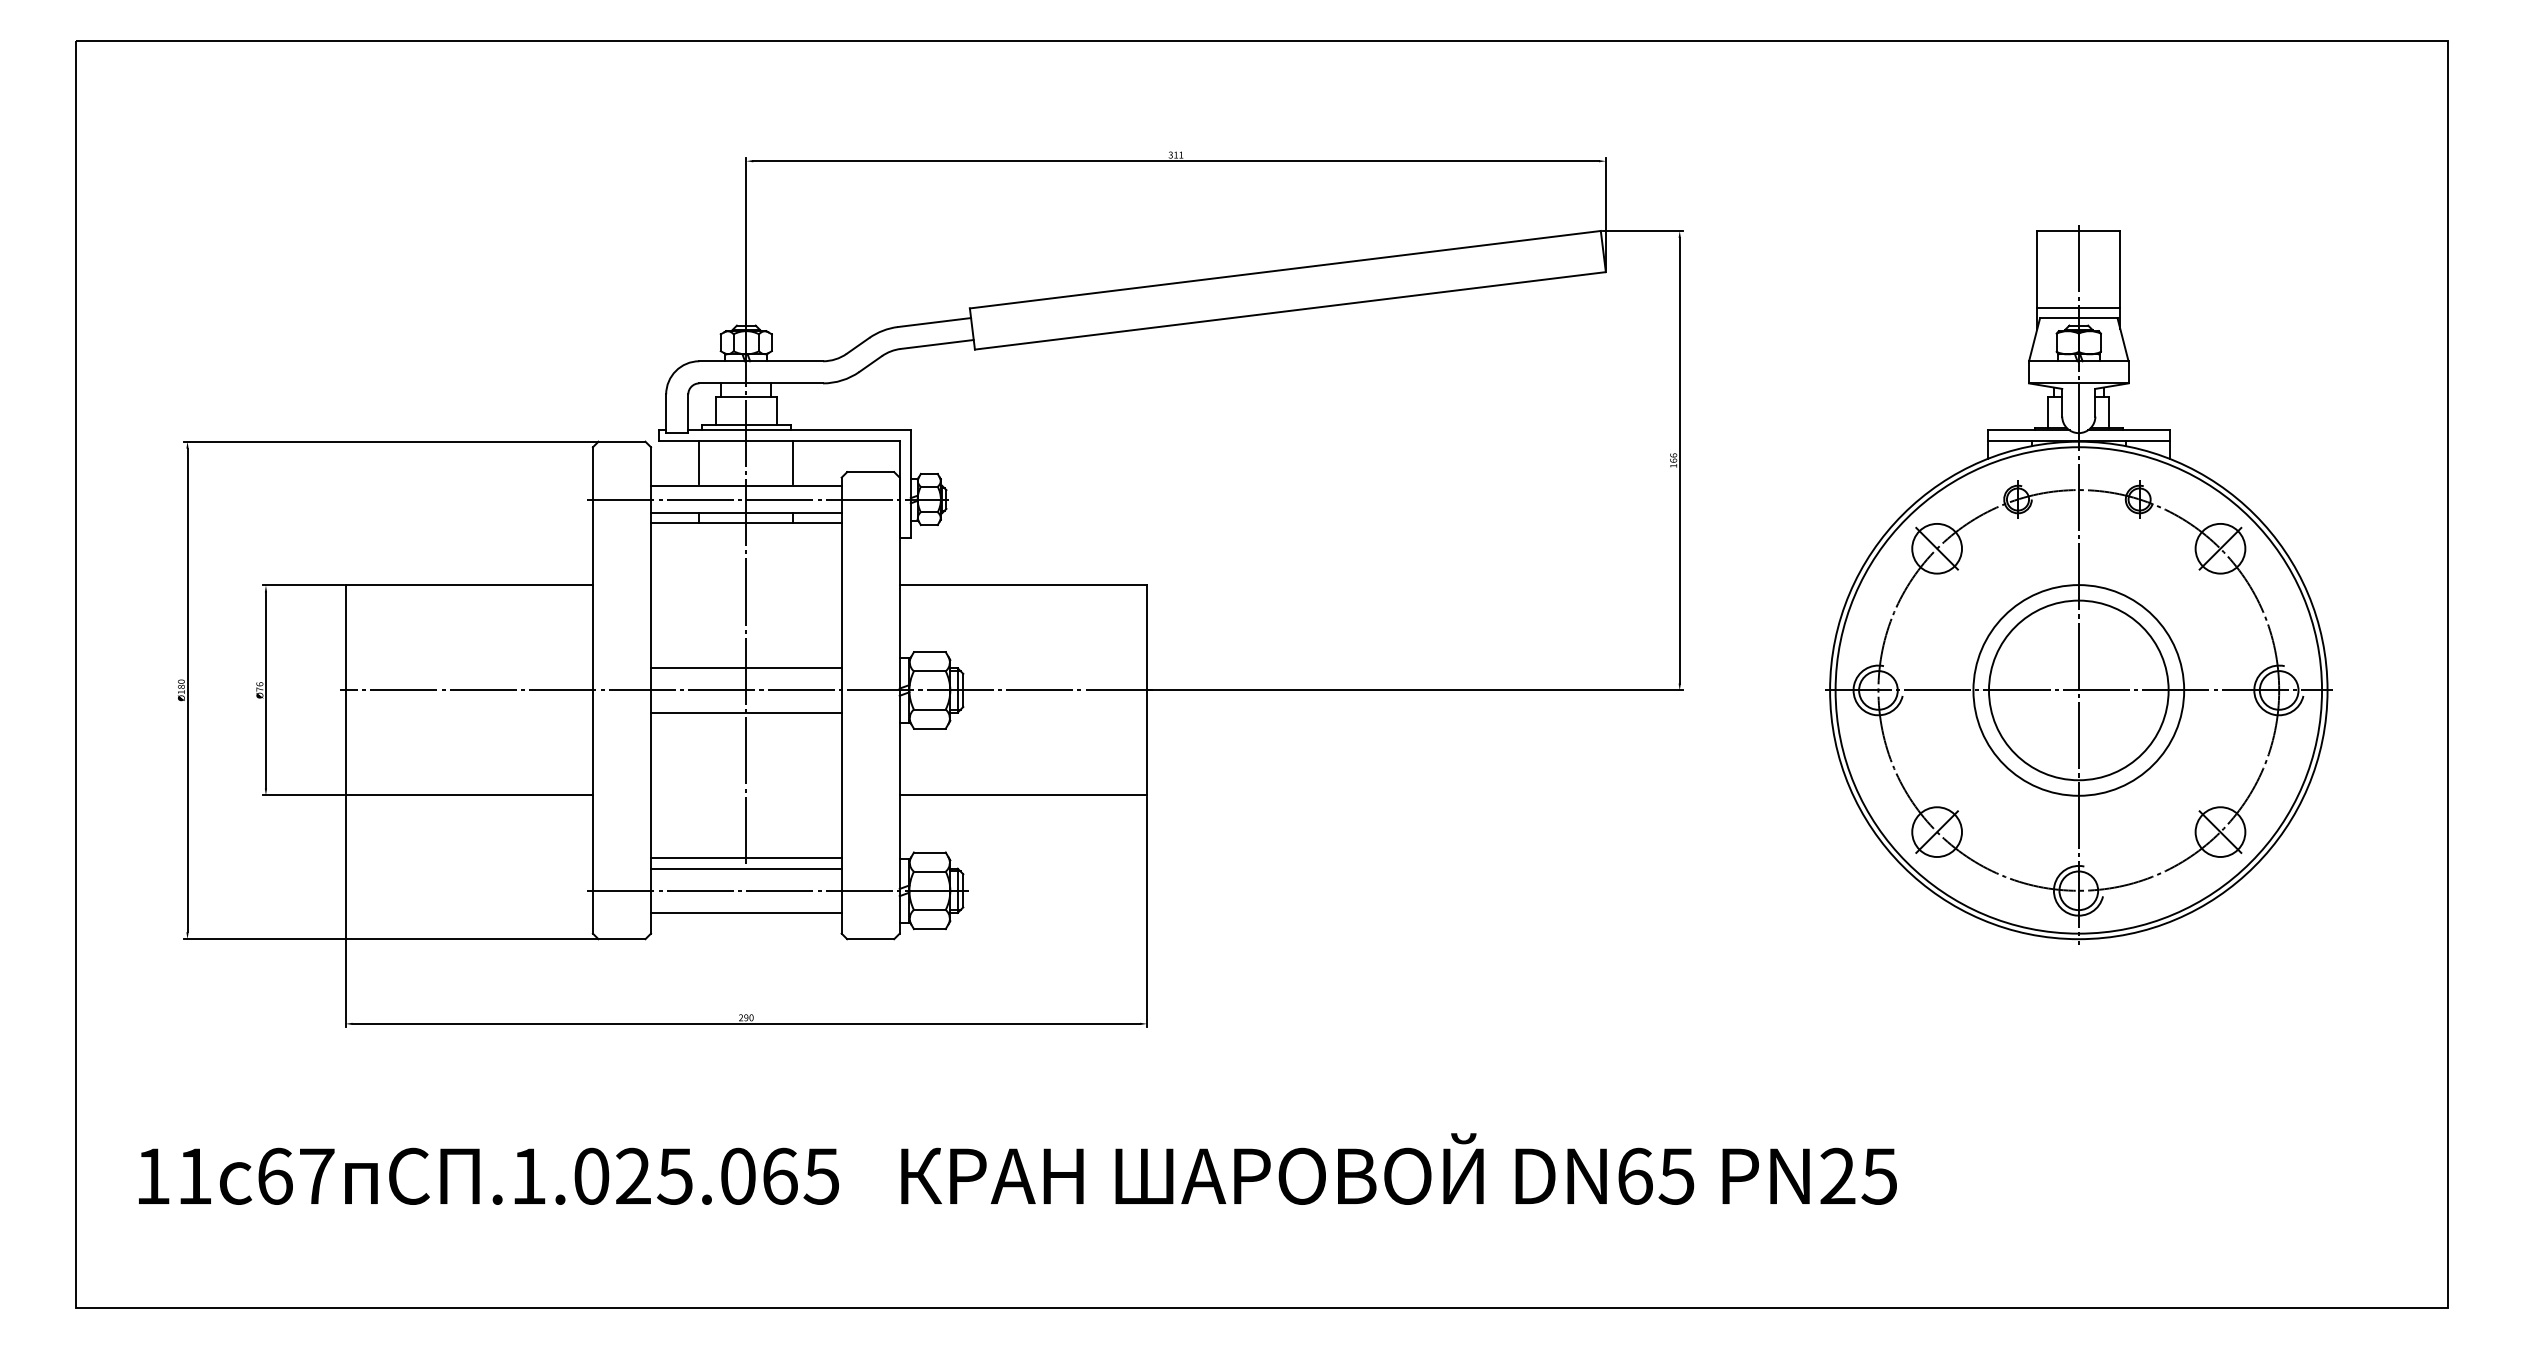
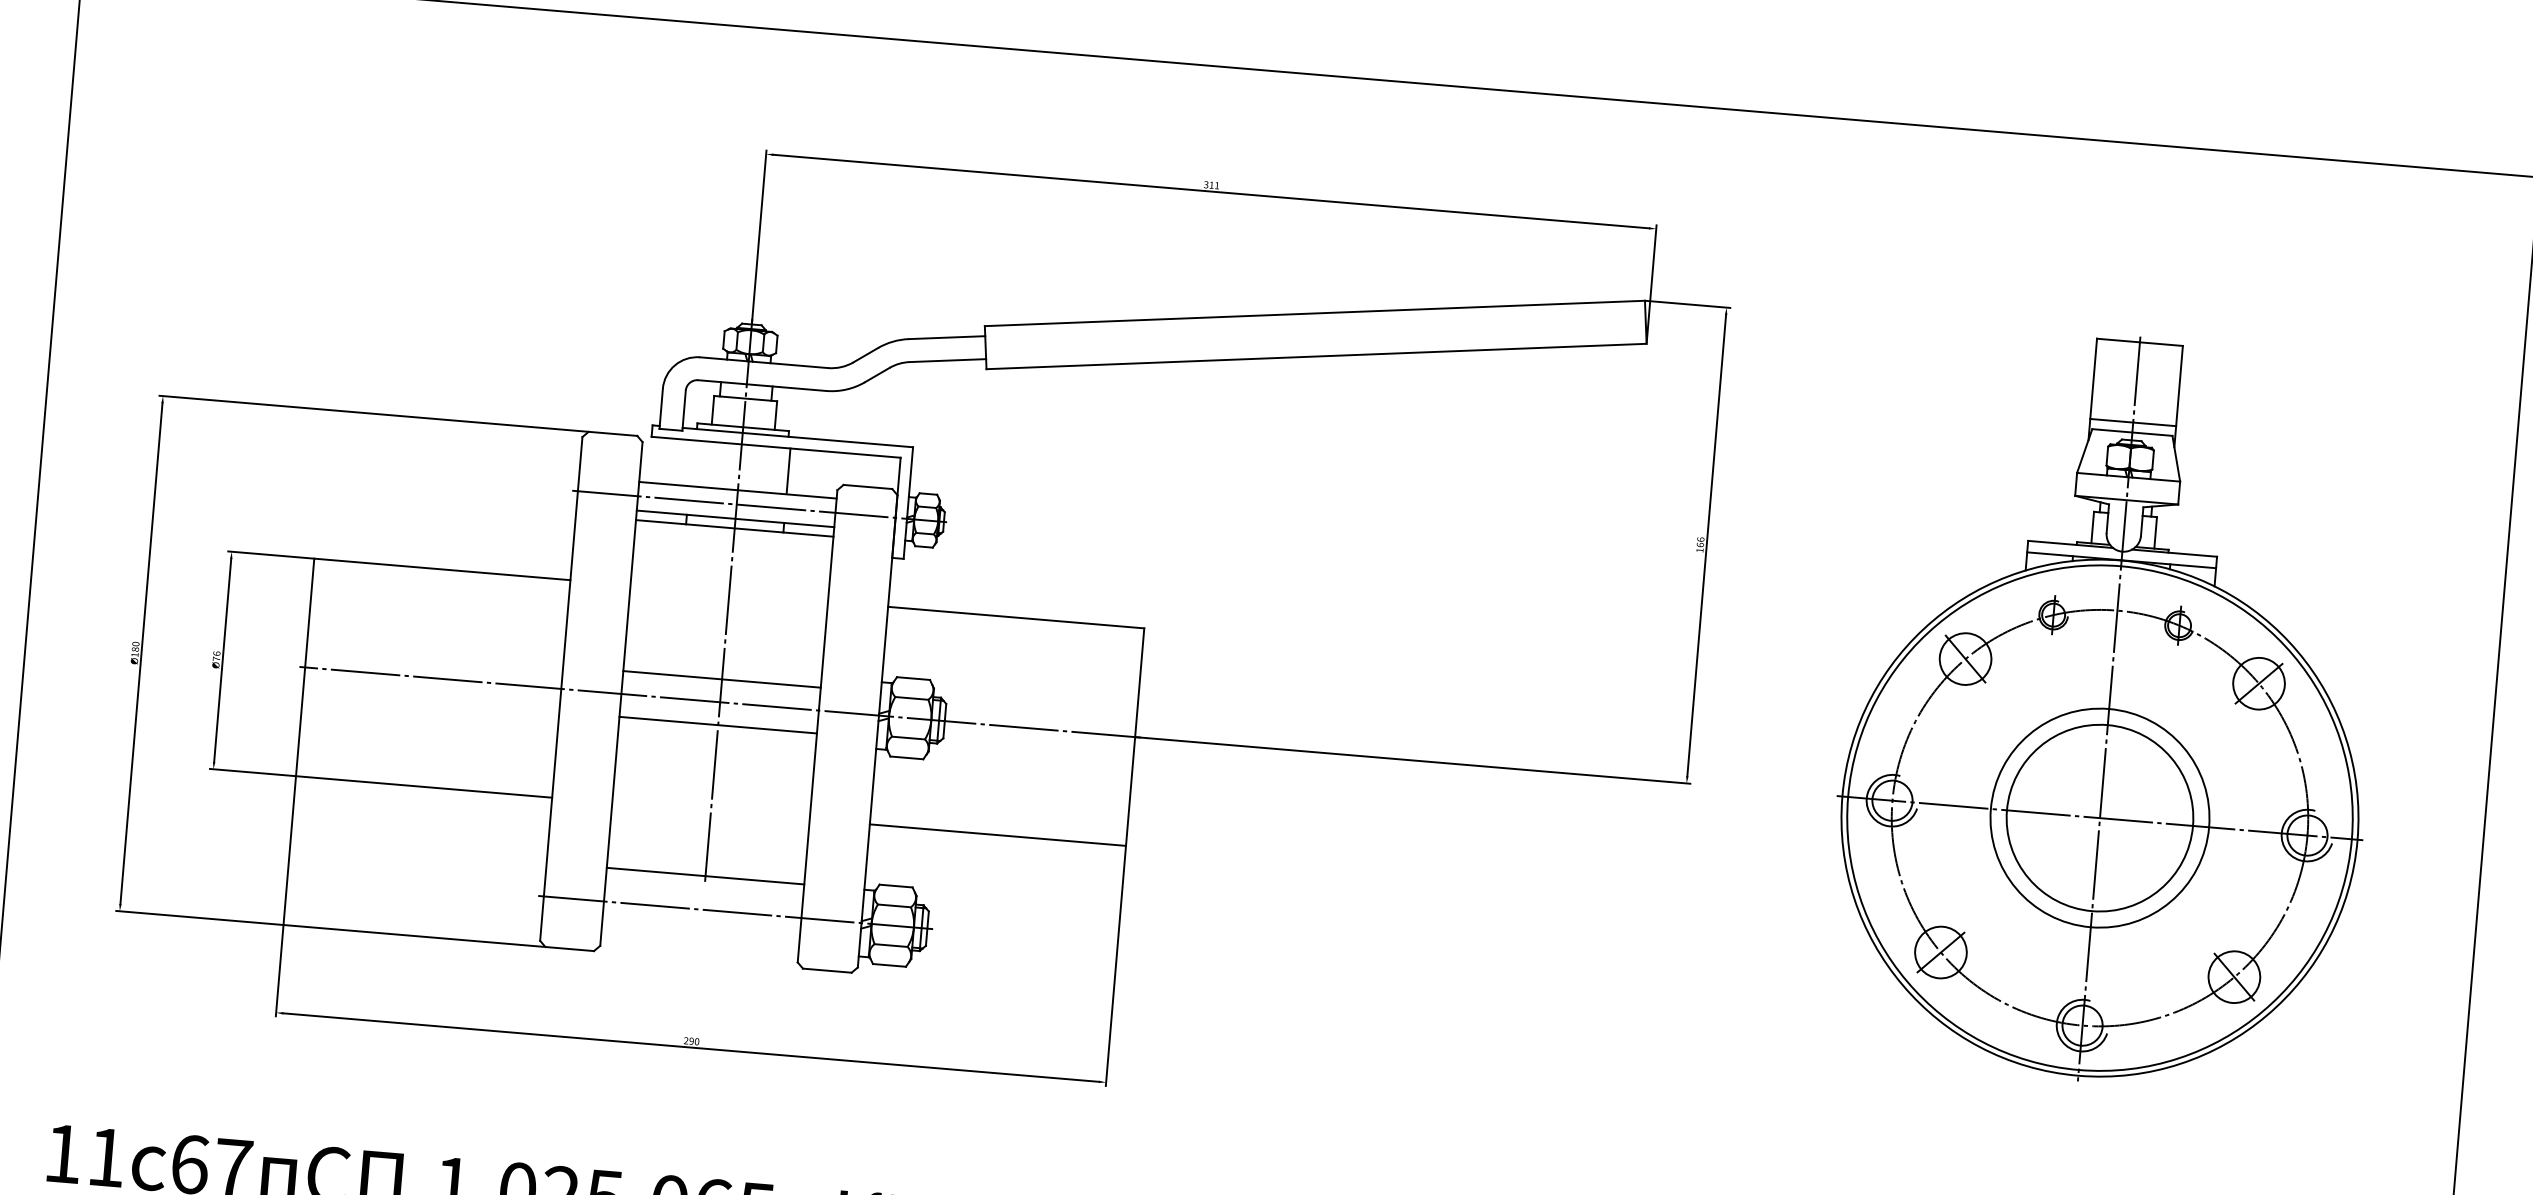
line: (699, 462) -> (691, 462), removed
line: (745, 868) -> (703, 886), removed
line: (745, 912) -> (699, 932), removed

